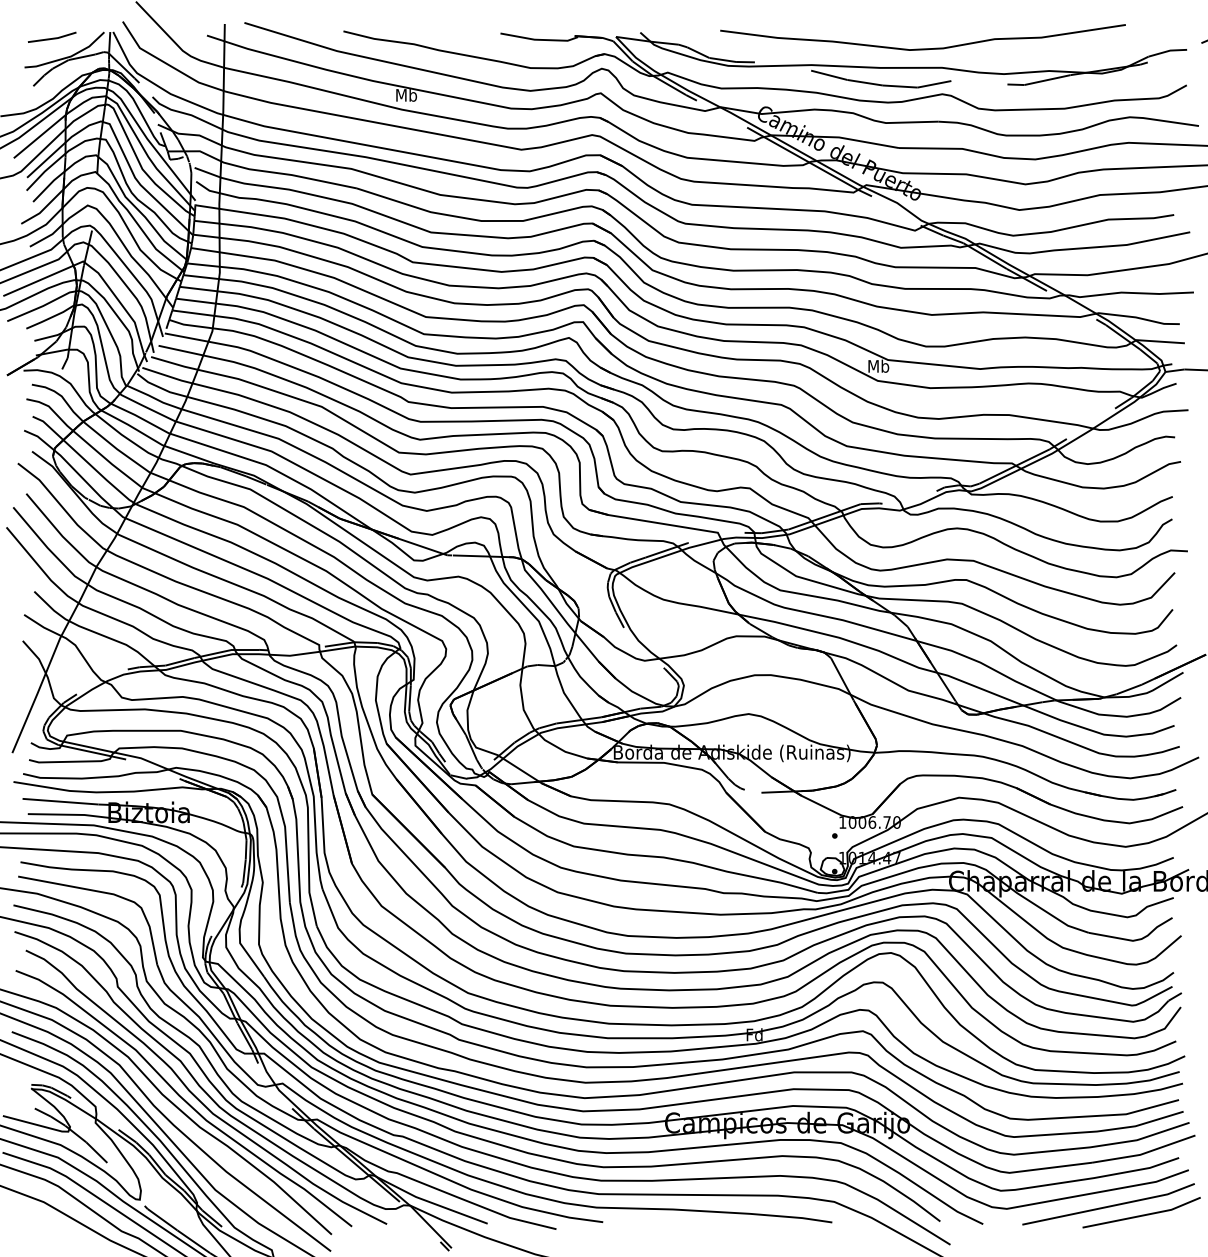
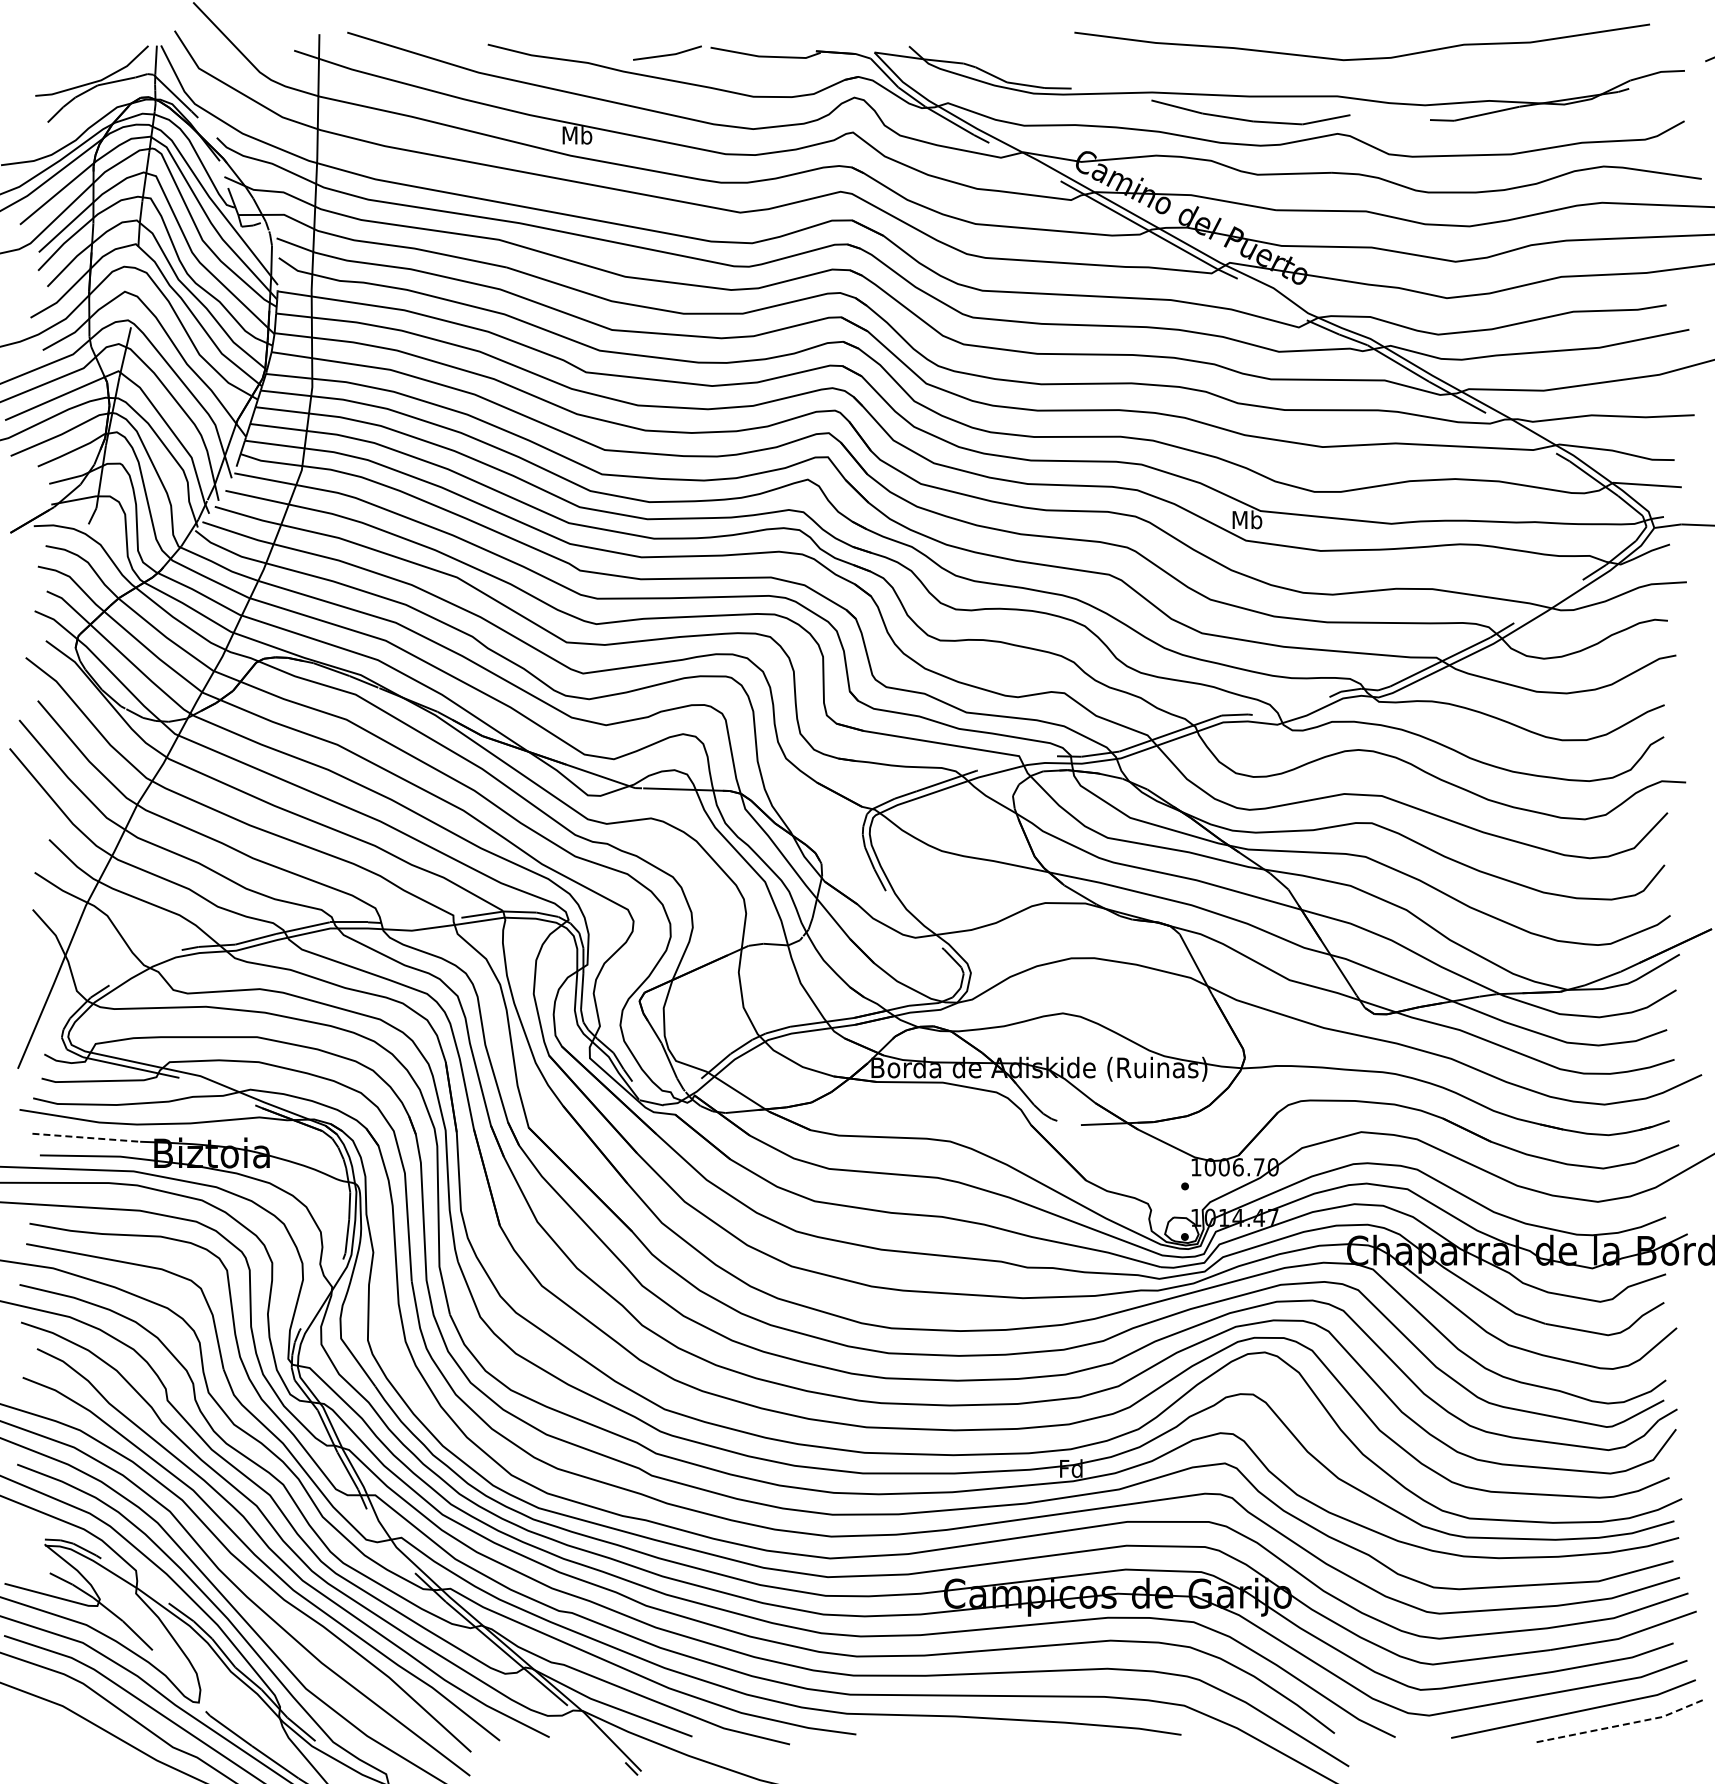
line: (52, 38) -> (667, 54), moved
curve: (922, 48) -> (1361, 58), moved
line: (60, 801) -> (86, 1137), solid -> dashed
line: (1143, 1215) -> (1622, 1724), solid -> dashed

